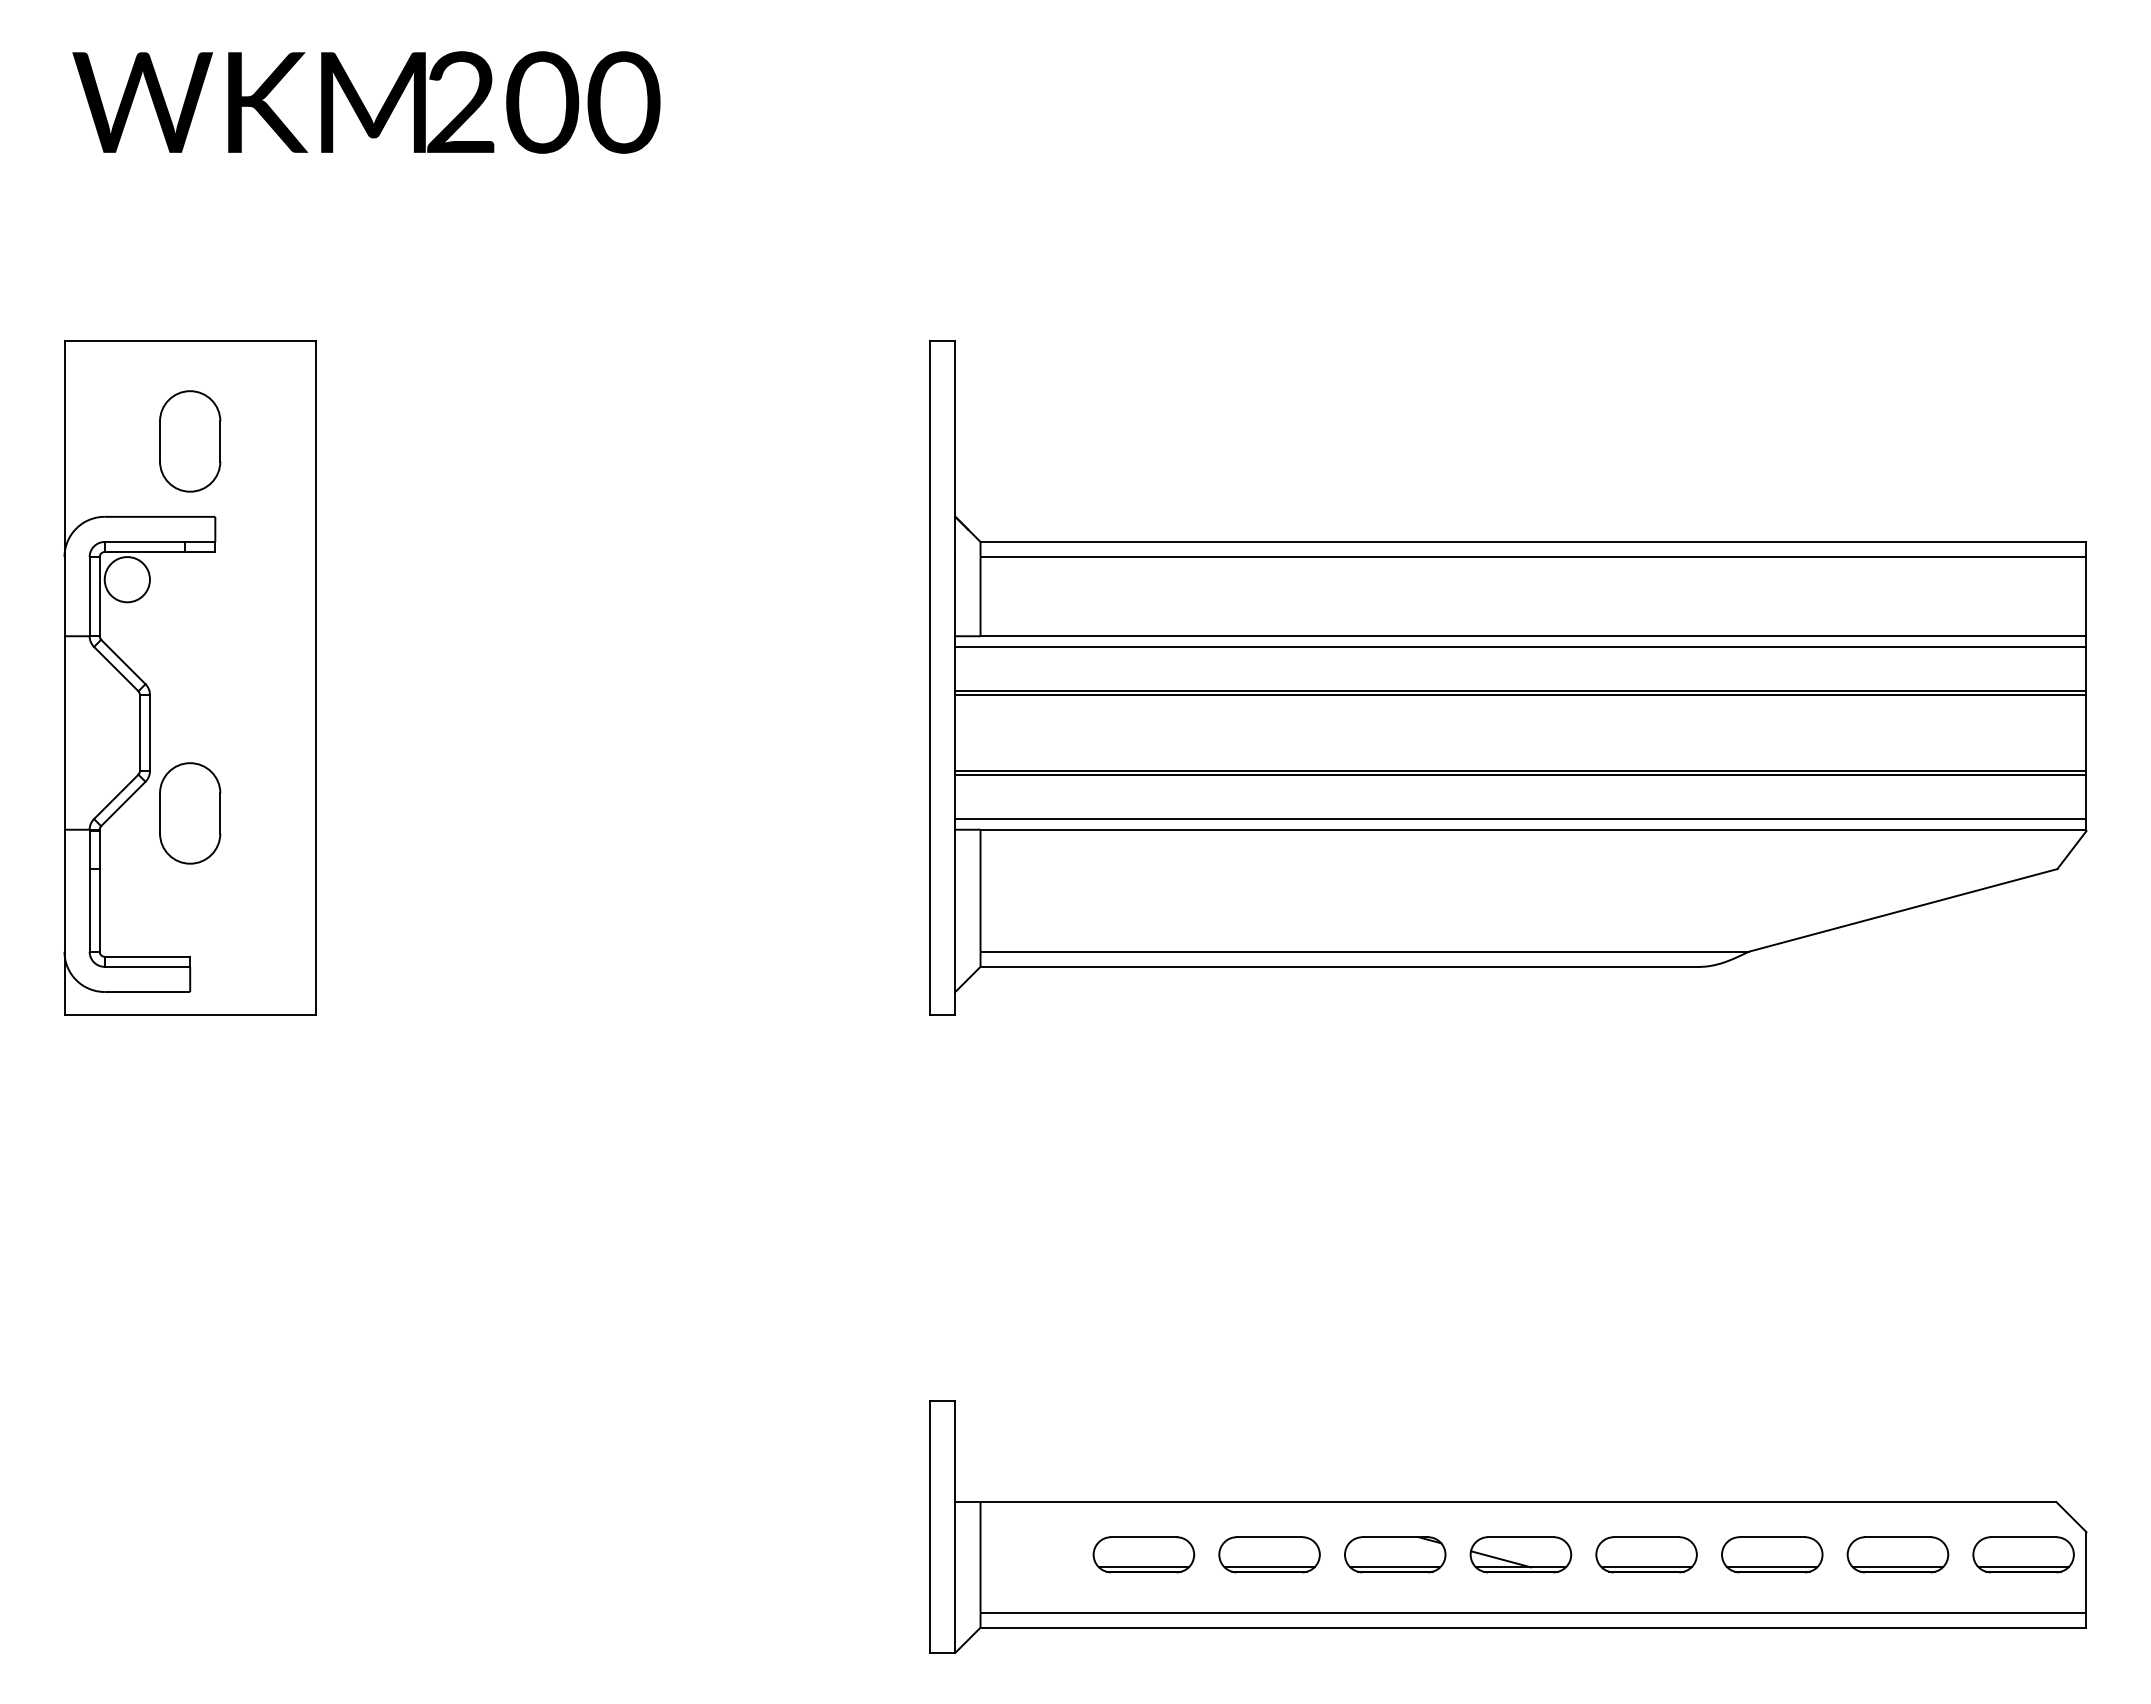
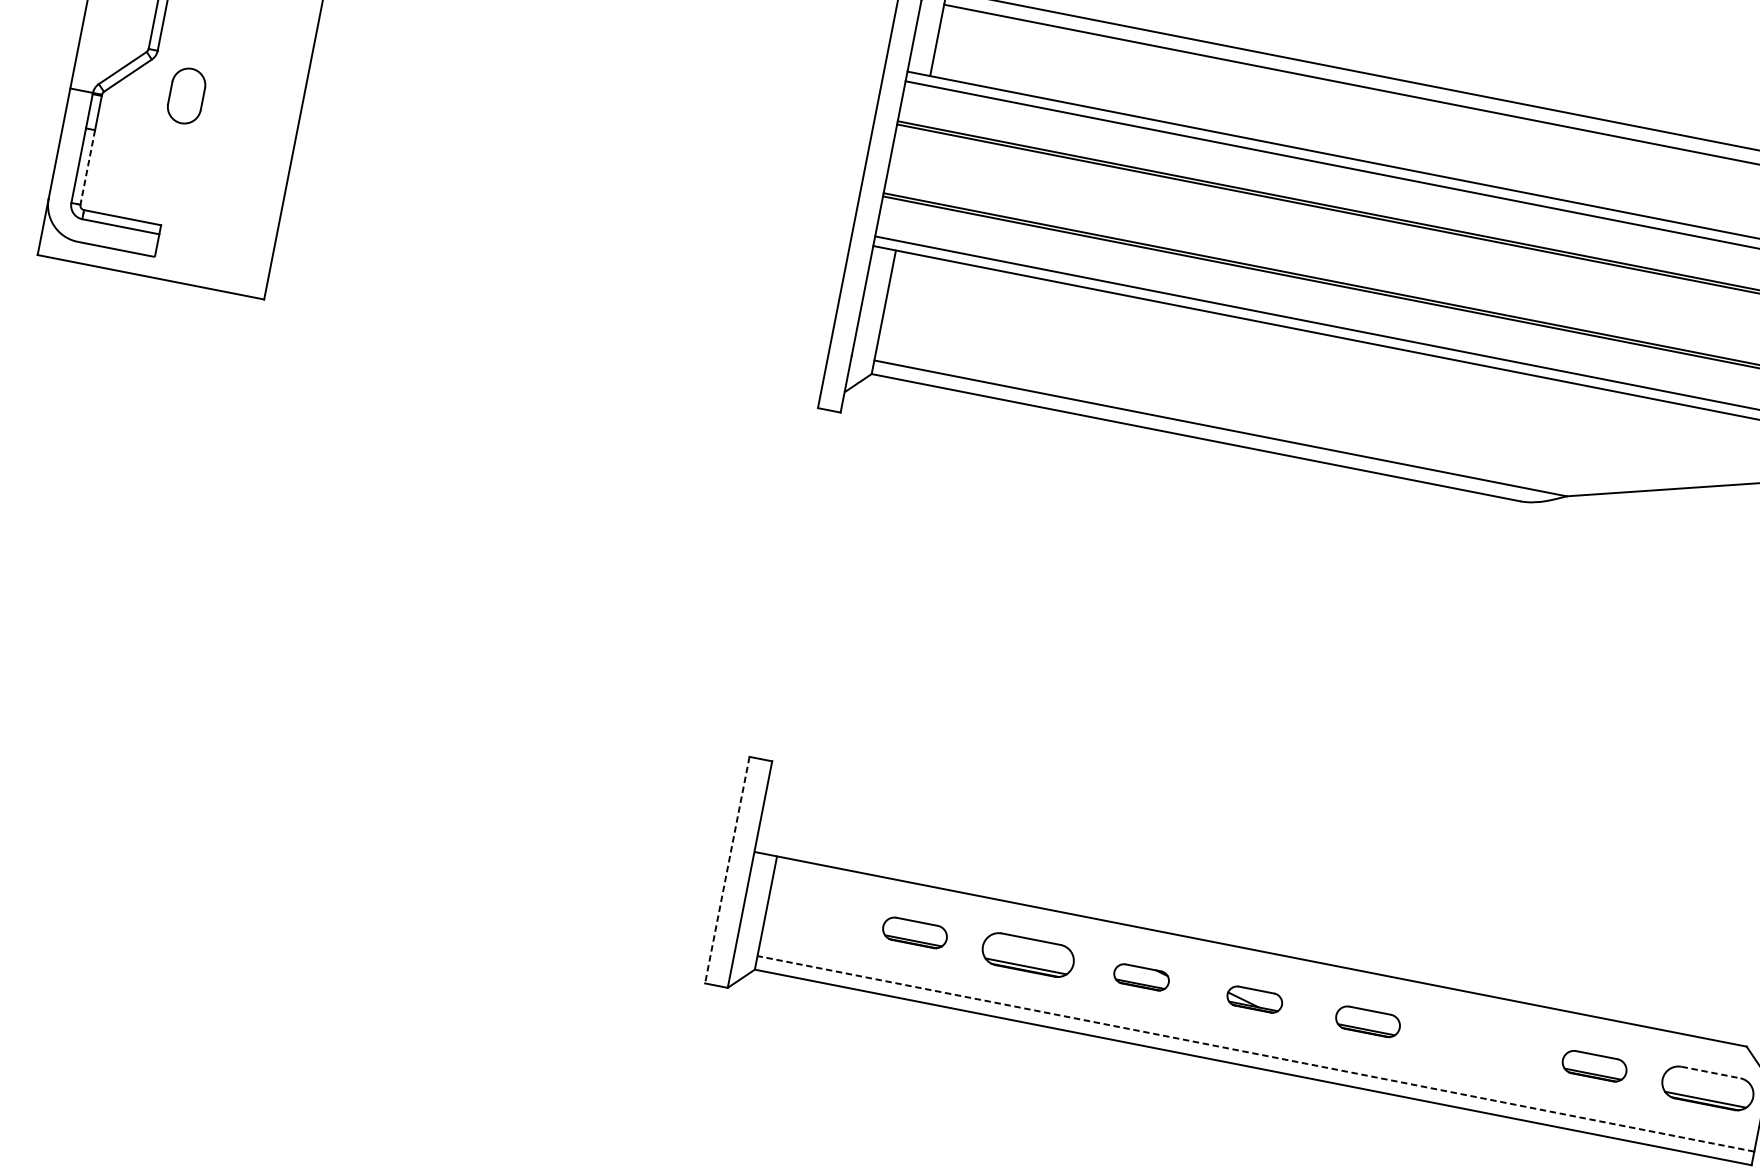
part: (190, 813) -> (186, 96), size x0.6
line: (99, 910) -> (87, 167), solid -> dashed
line: (930, 1527) -> (727, 870), solid -> dashed
line: (2023, 1537) -> (1710, 1072), solid -> dashed
part: (1143, 1554) -> (914, 932), size x0.7
part: (1395, 1554) -> (1141, 977), size x0.6
part: (1520, 1554) -> (1254, 999), size x0.6
part: (1646, 1554) -> (1368, 1021), size x0.7
part: (1772, 1554) -> (1481, 1043), removed
part: (1897, 1554) -> (1594, 1065), size x0.7
line: (1533, 1612) -> (1255, 1053), solid -> dashed

